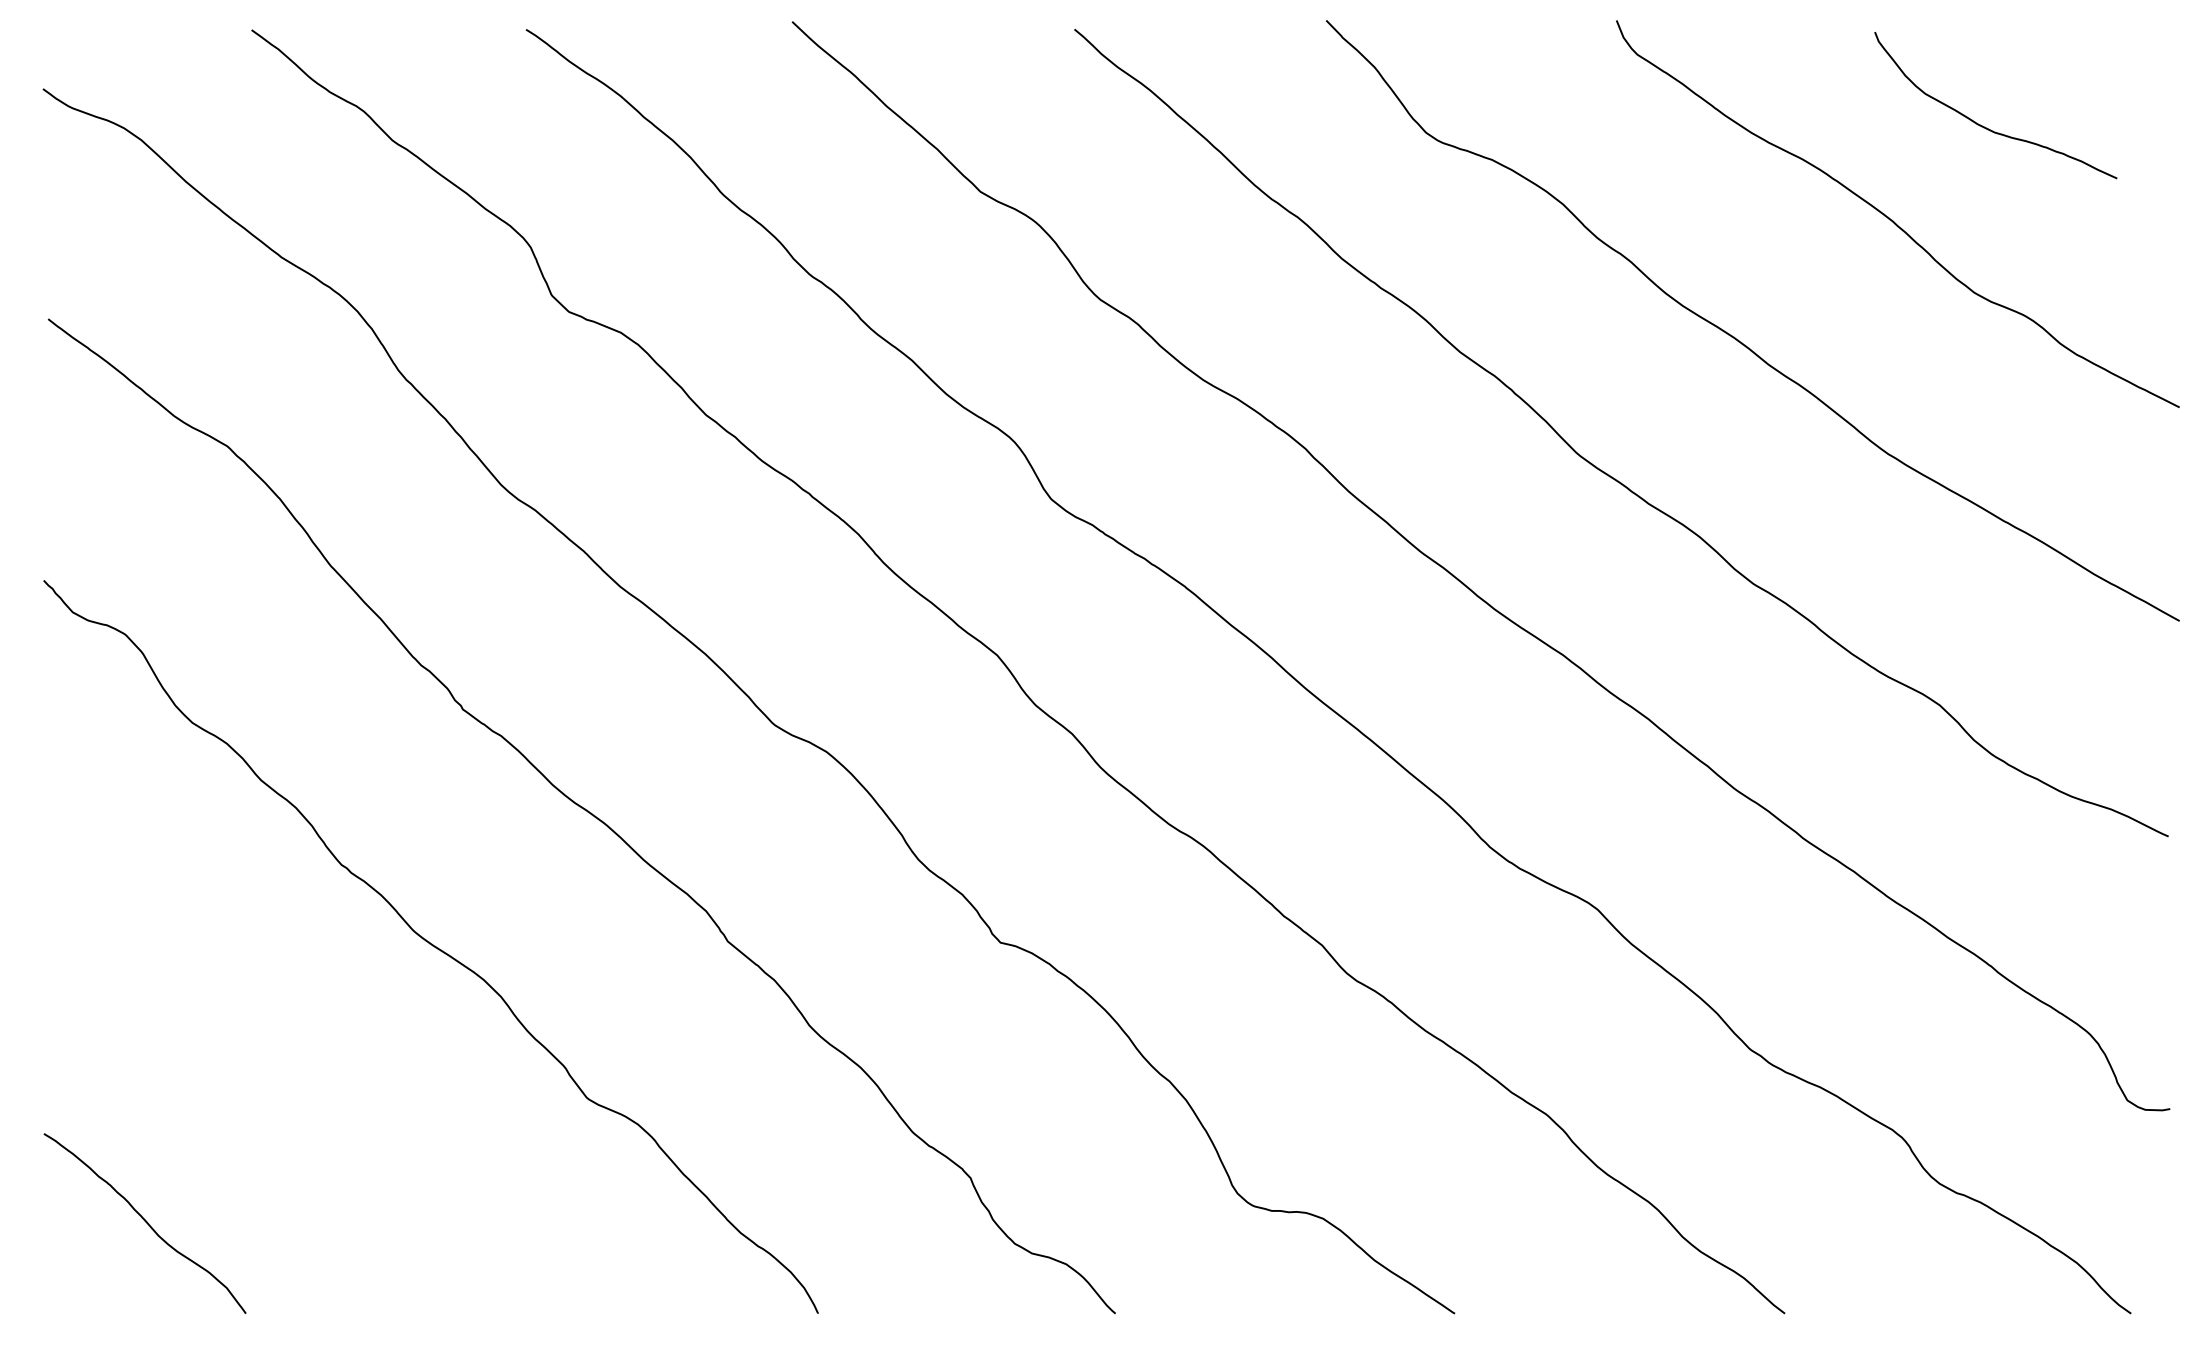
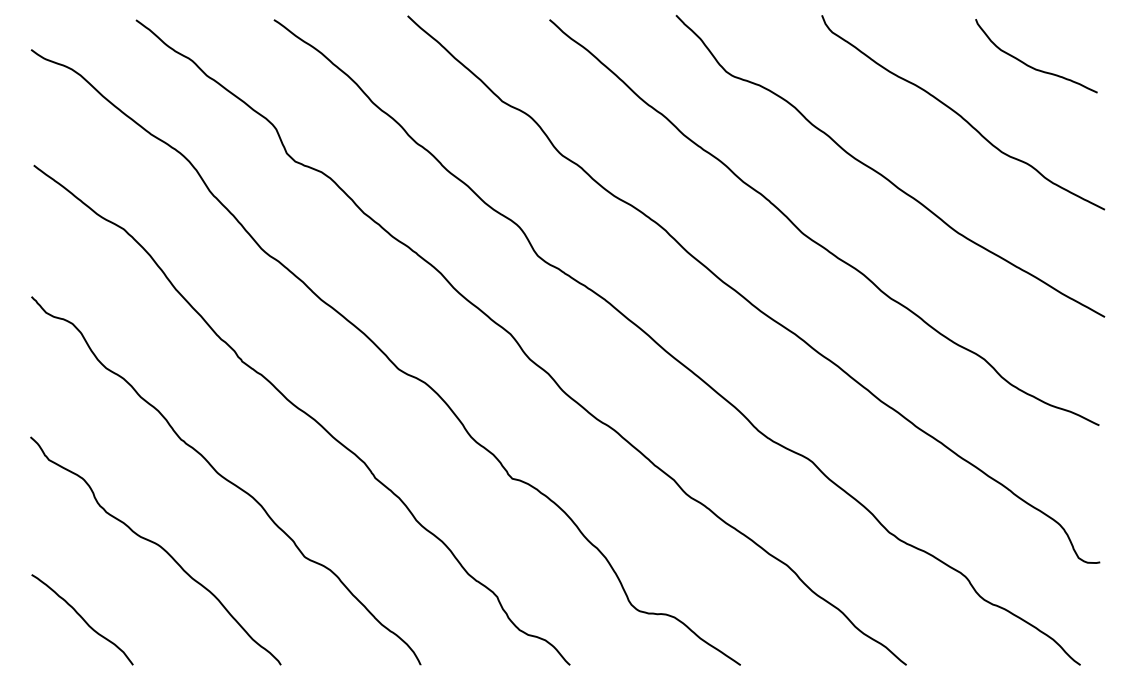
curve: (1987, 126) -> (1032, 66), moved
curve: (296, 1077) -> (158, 546), added

